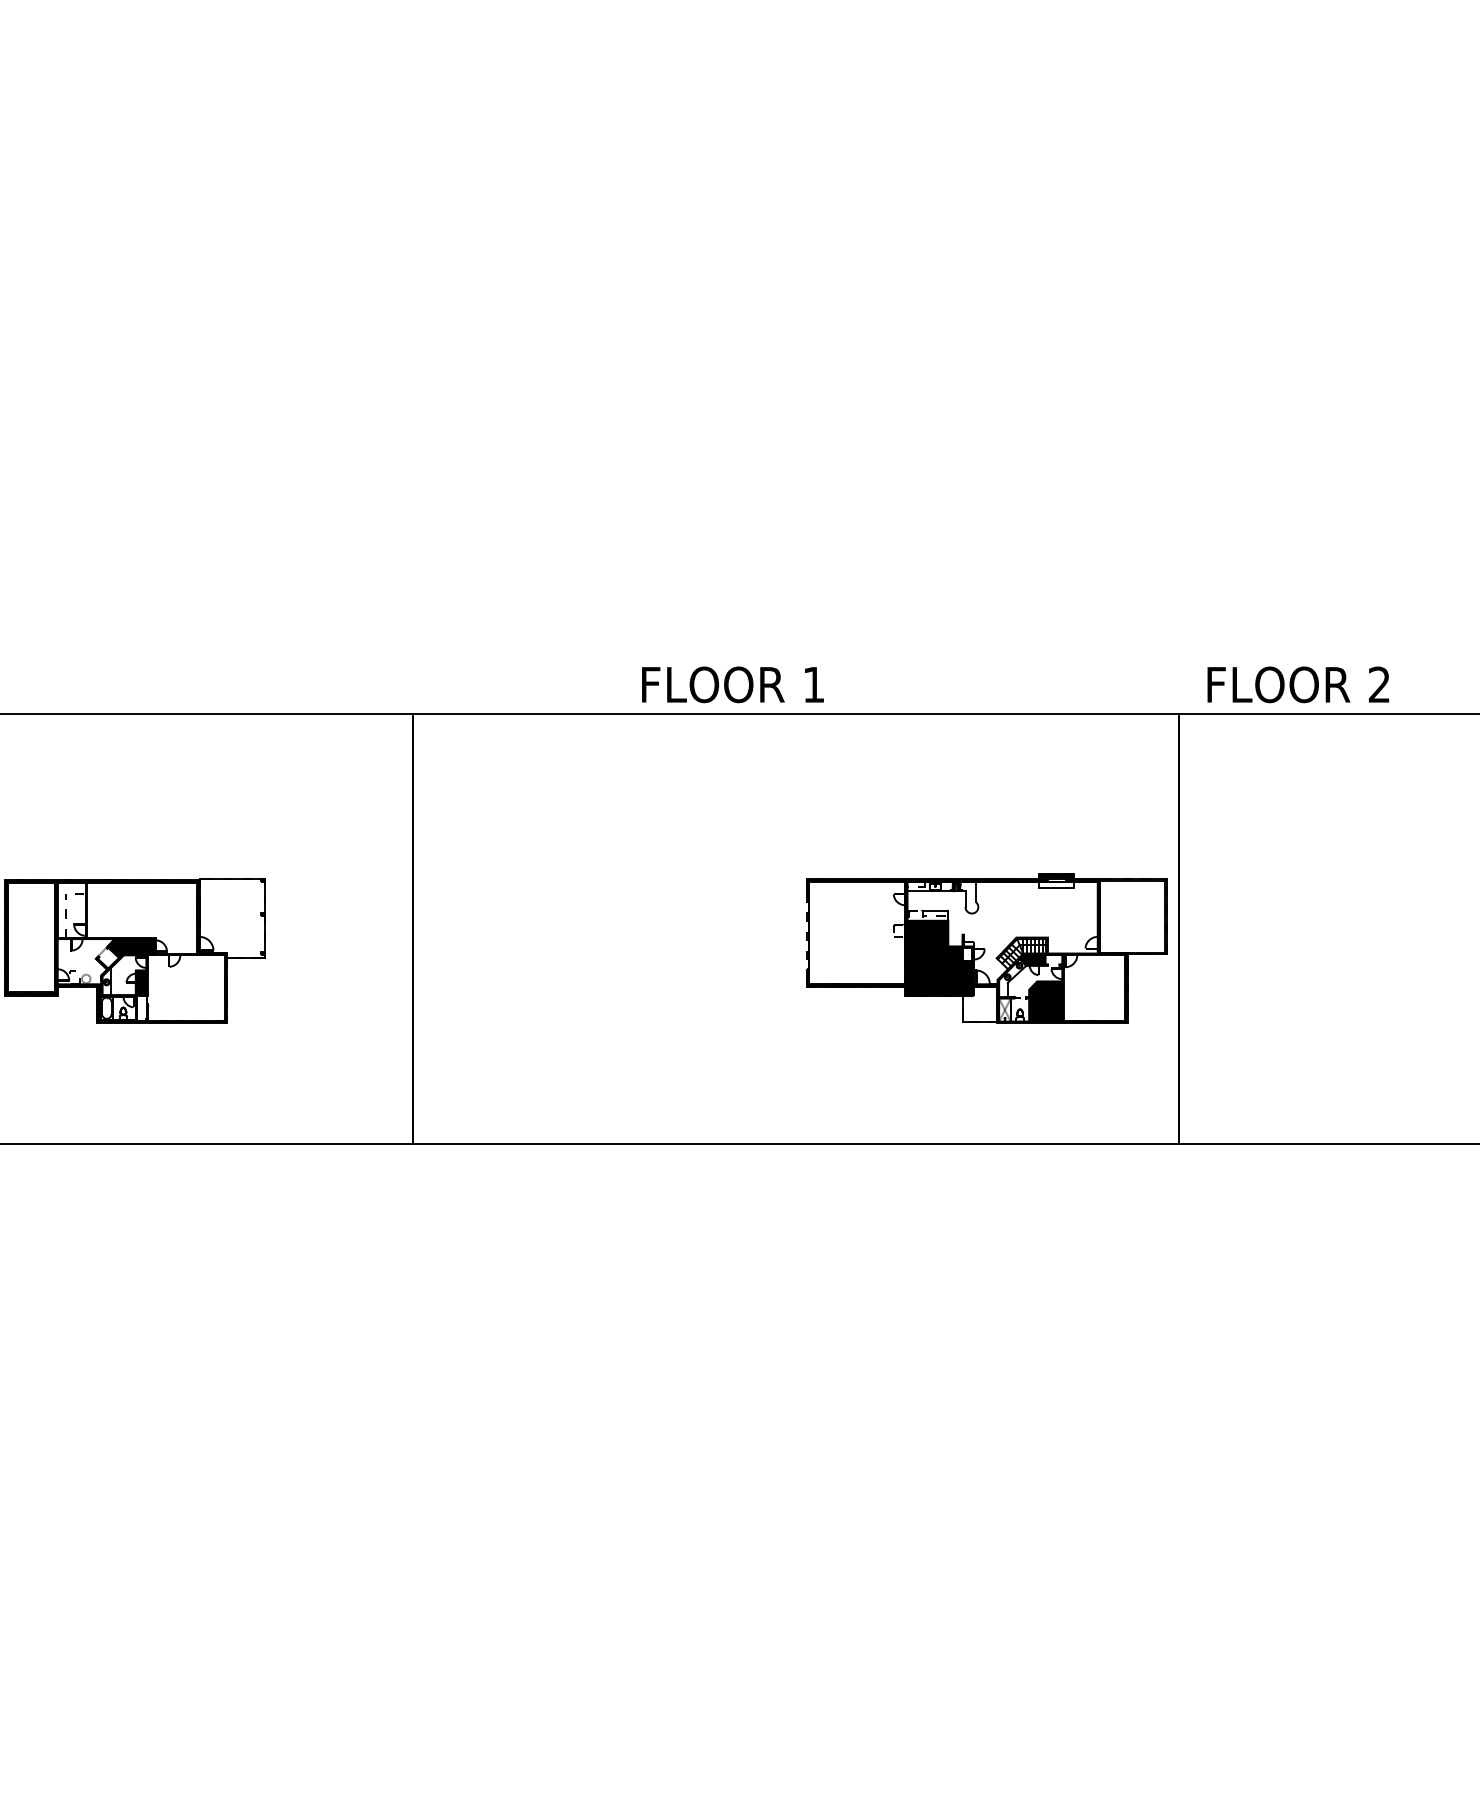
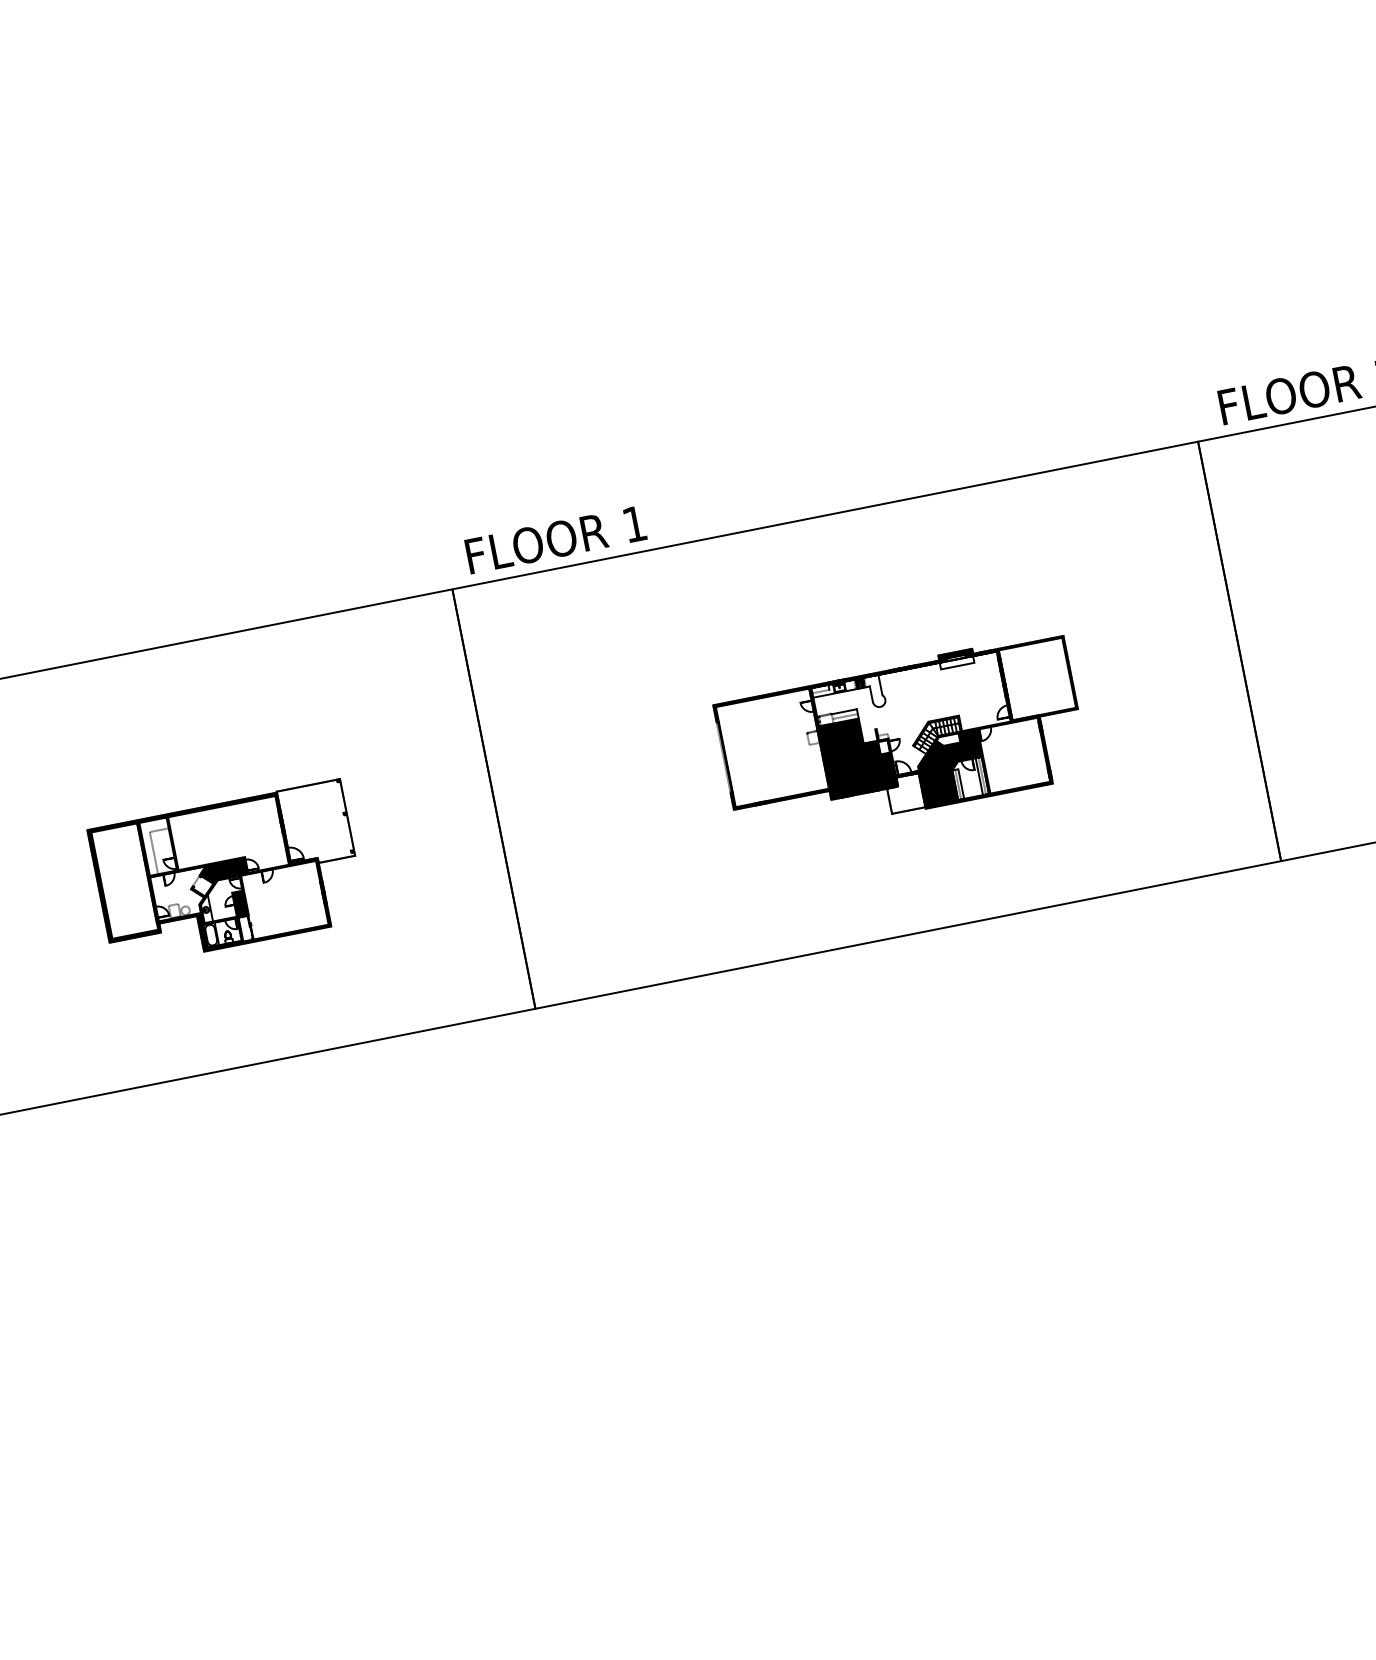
text: (732, 684) -> (555, 539), moved
part: (986, 948) -> (901, 738), moved

